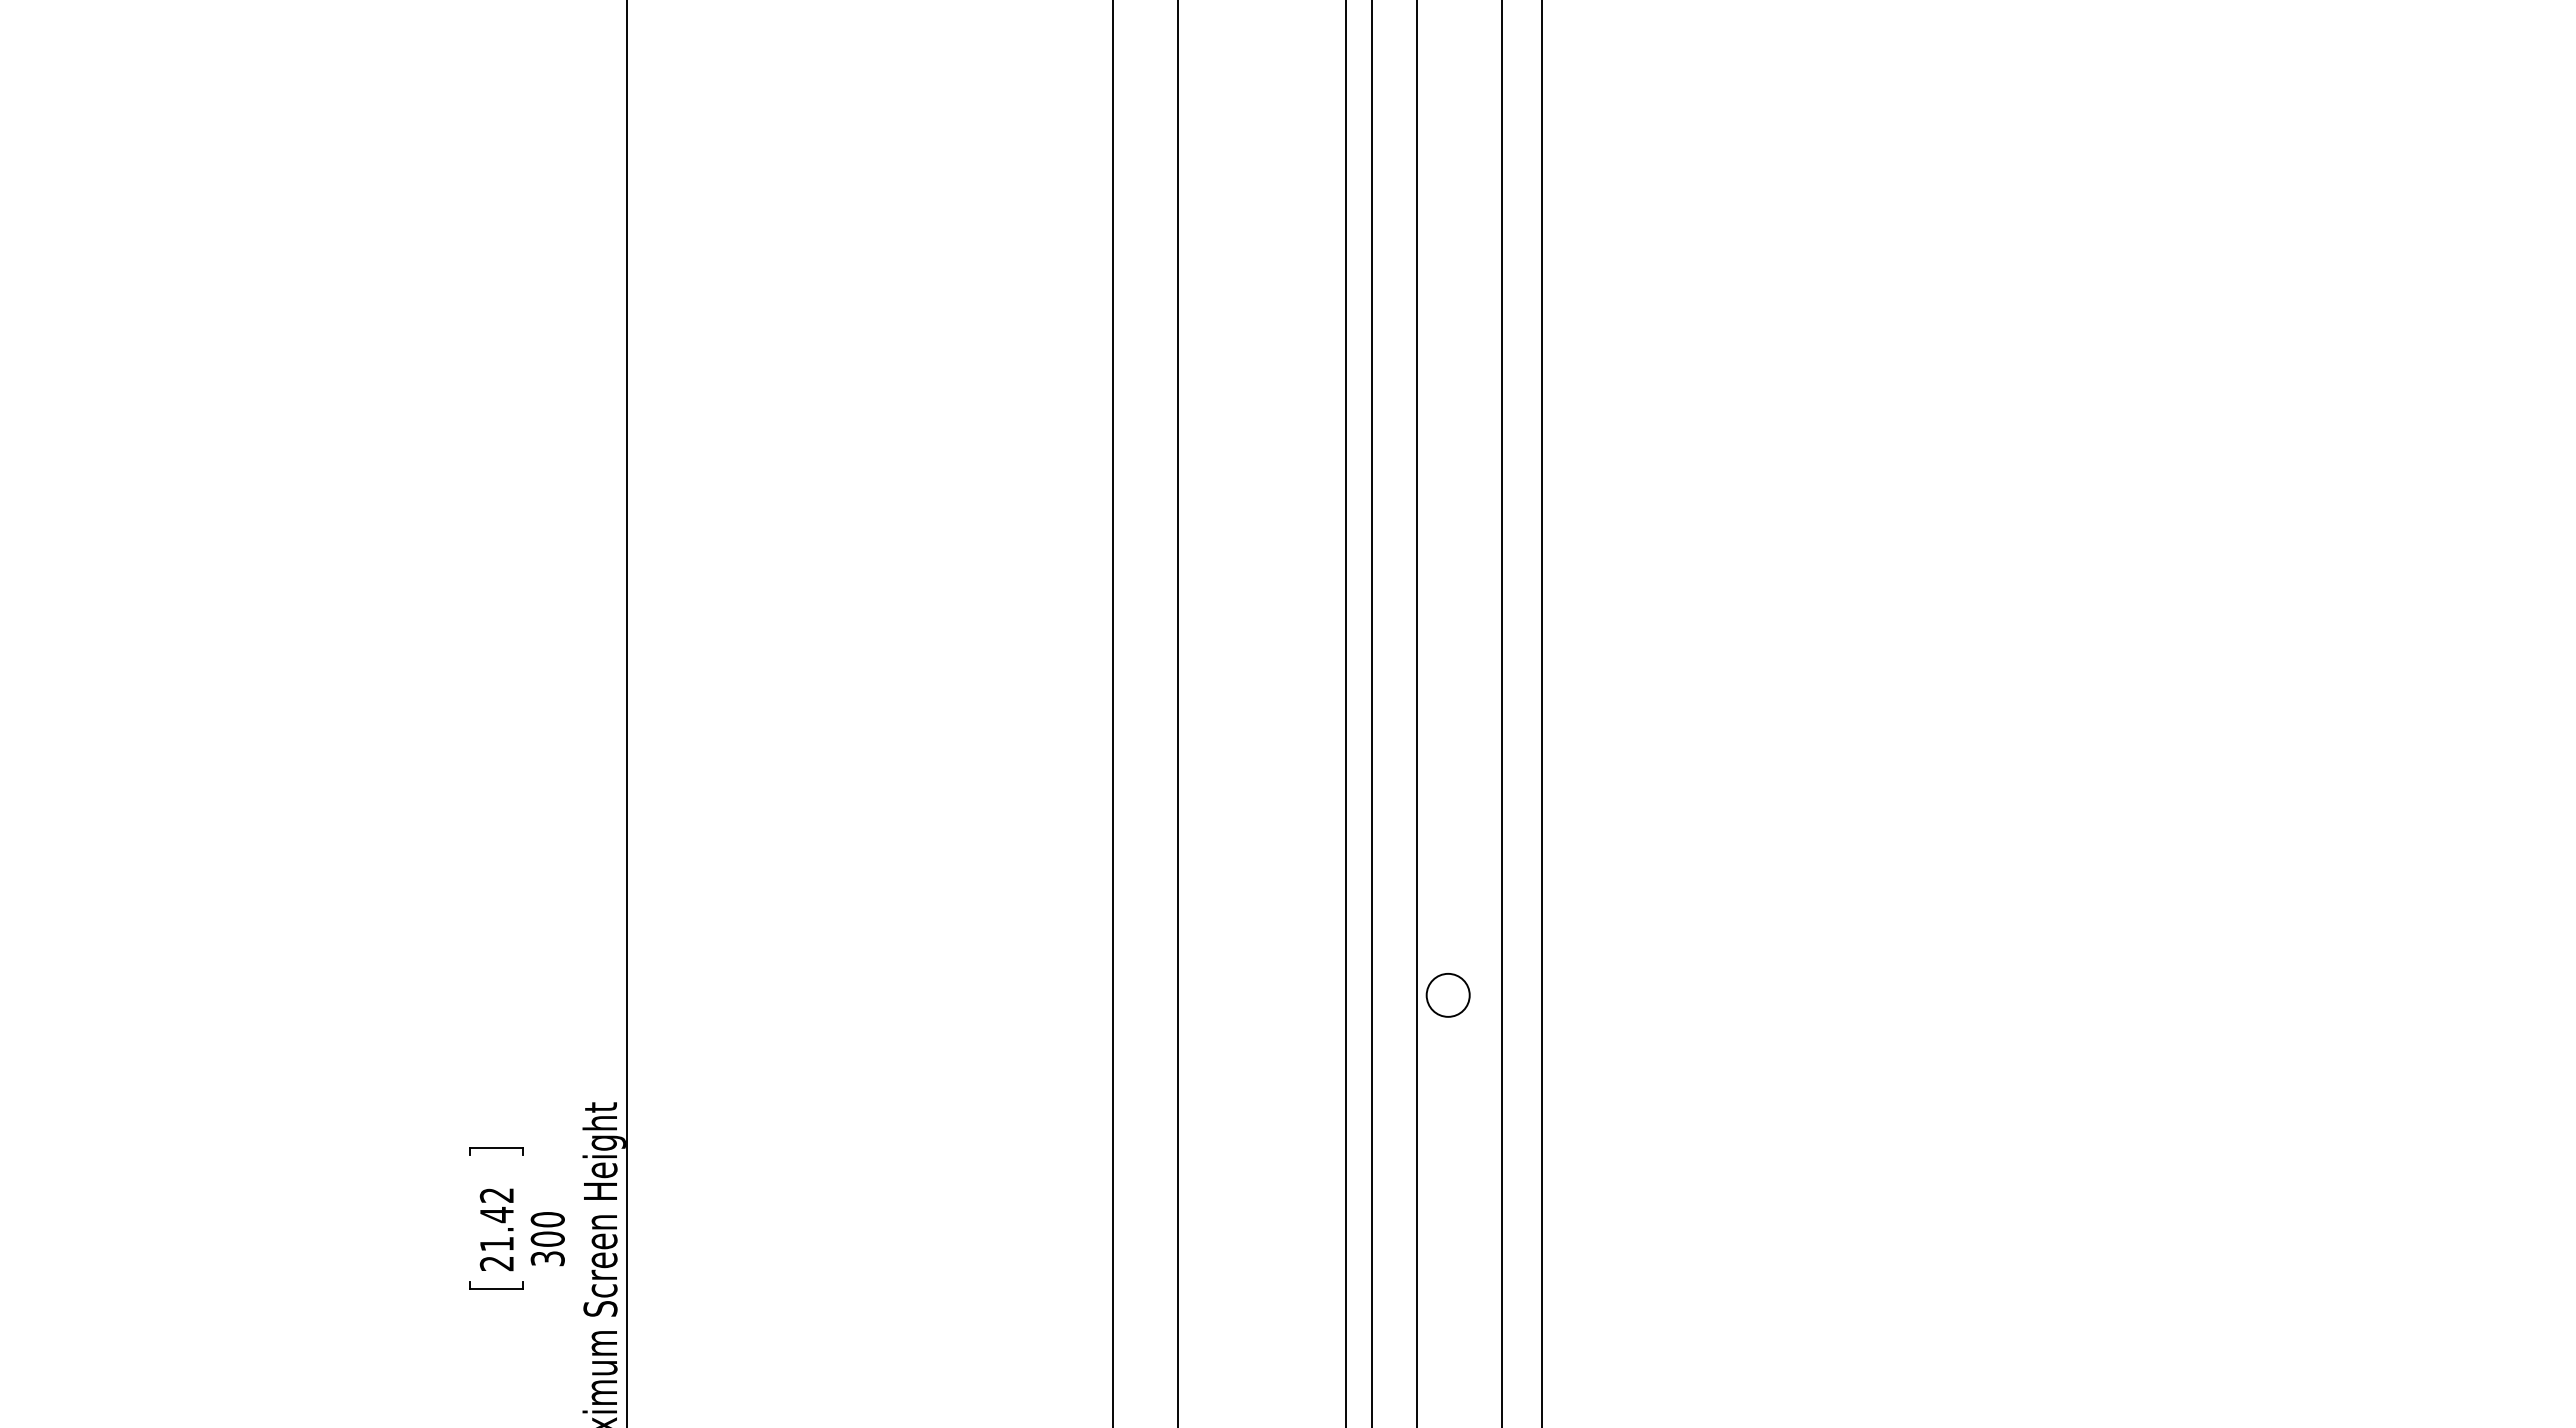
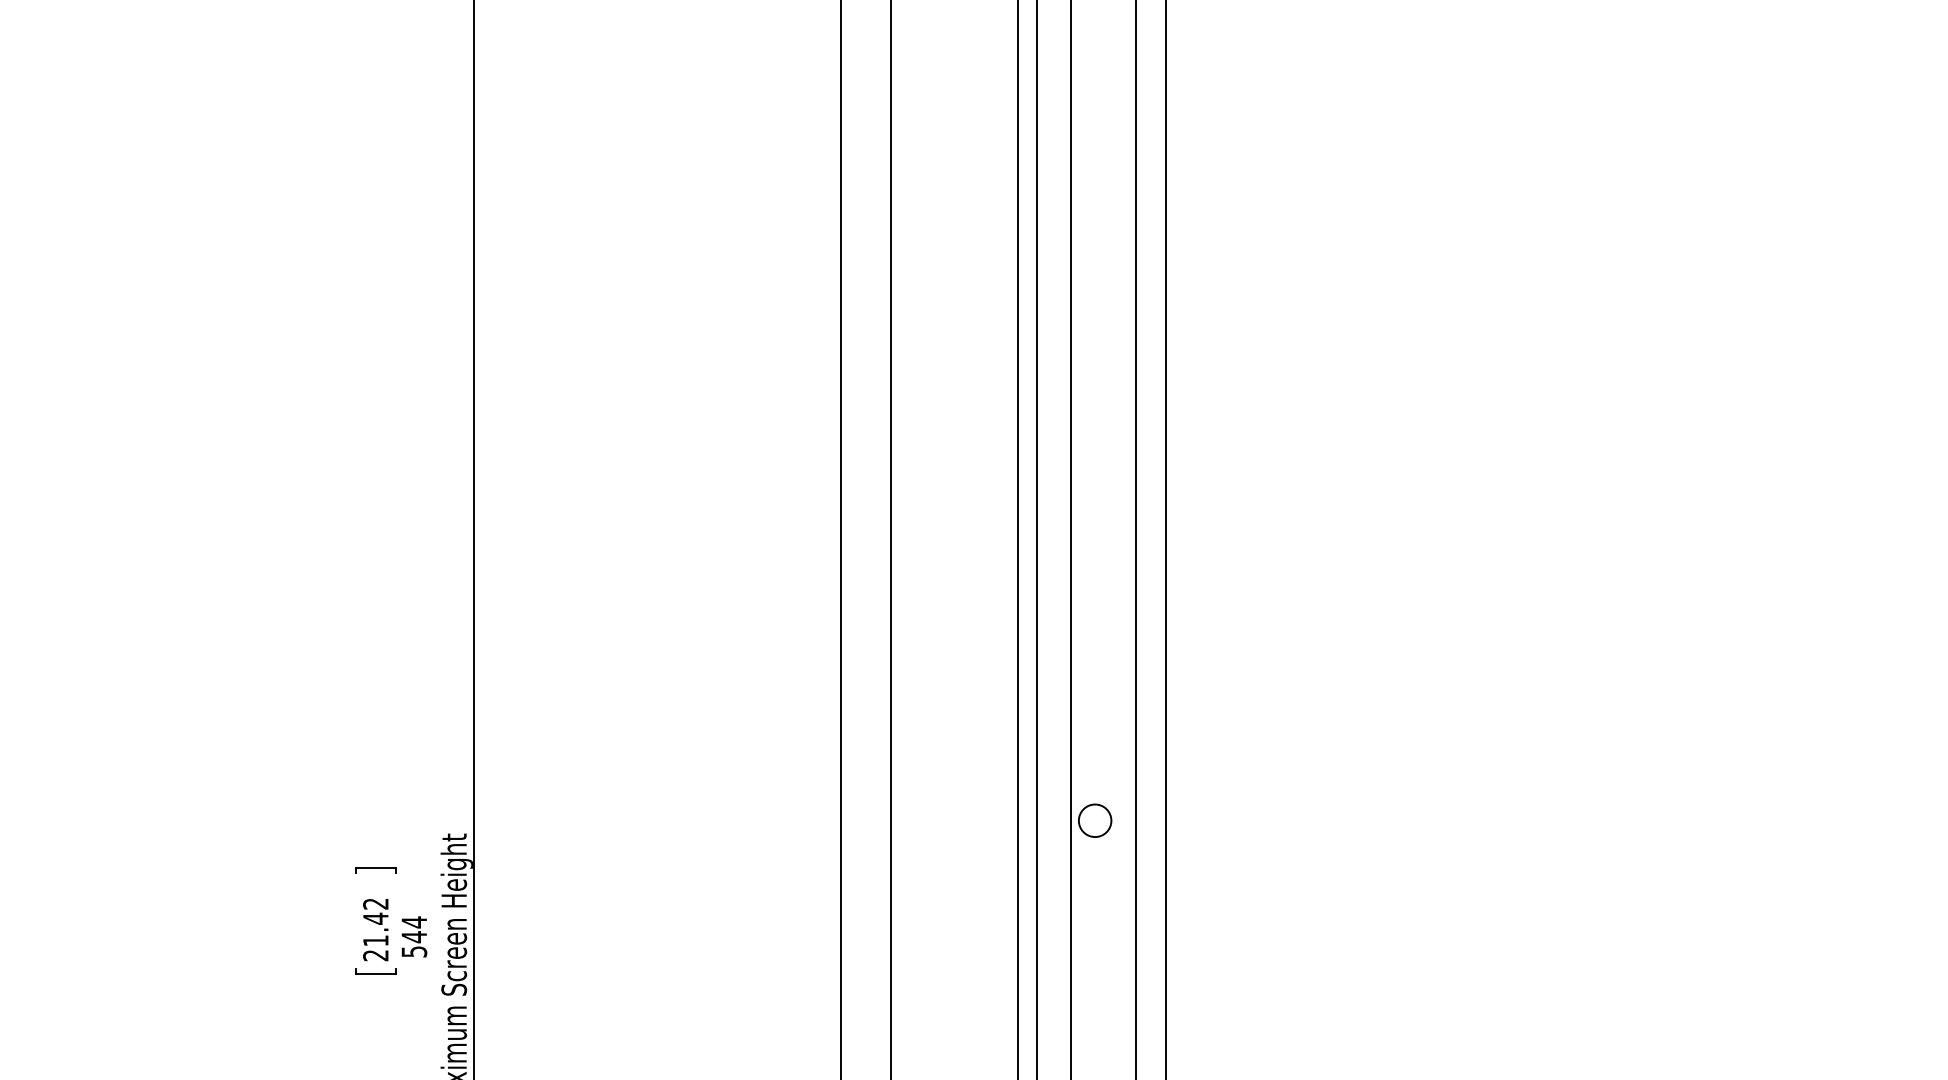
circle: (1447, 995) -> (1094, 820), moved
text: (547, 1238) -> (414, 936), 300 -> 544

